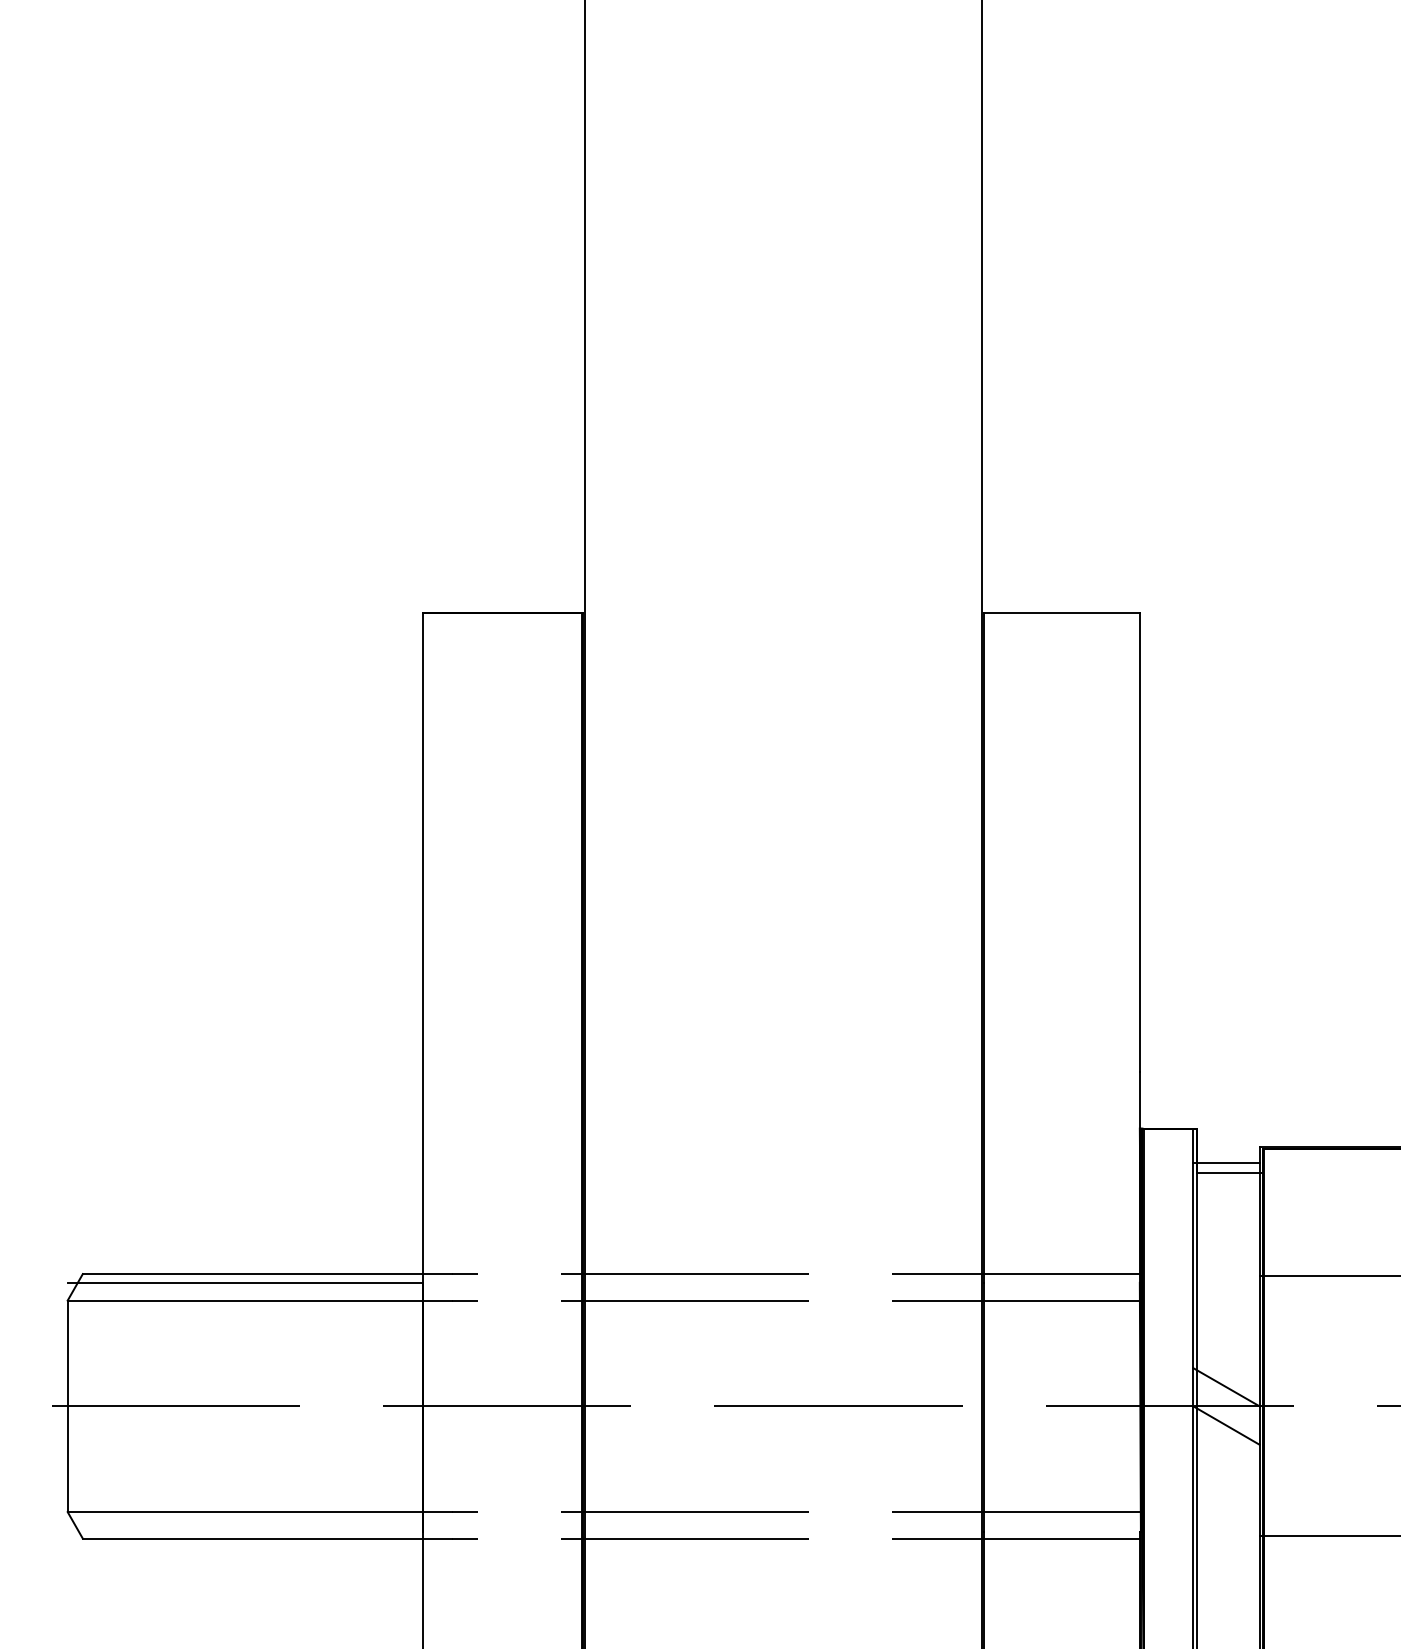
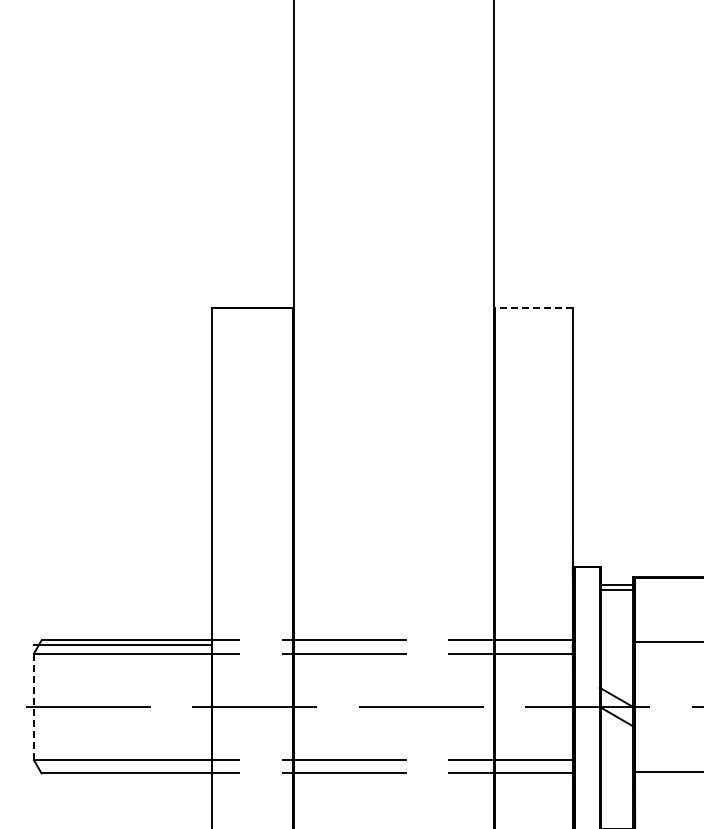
line: (1061, 611) -> (533, 307), solid -> dashed
line: (66, 1405) -> (33, 706), solid -> dashed

